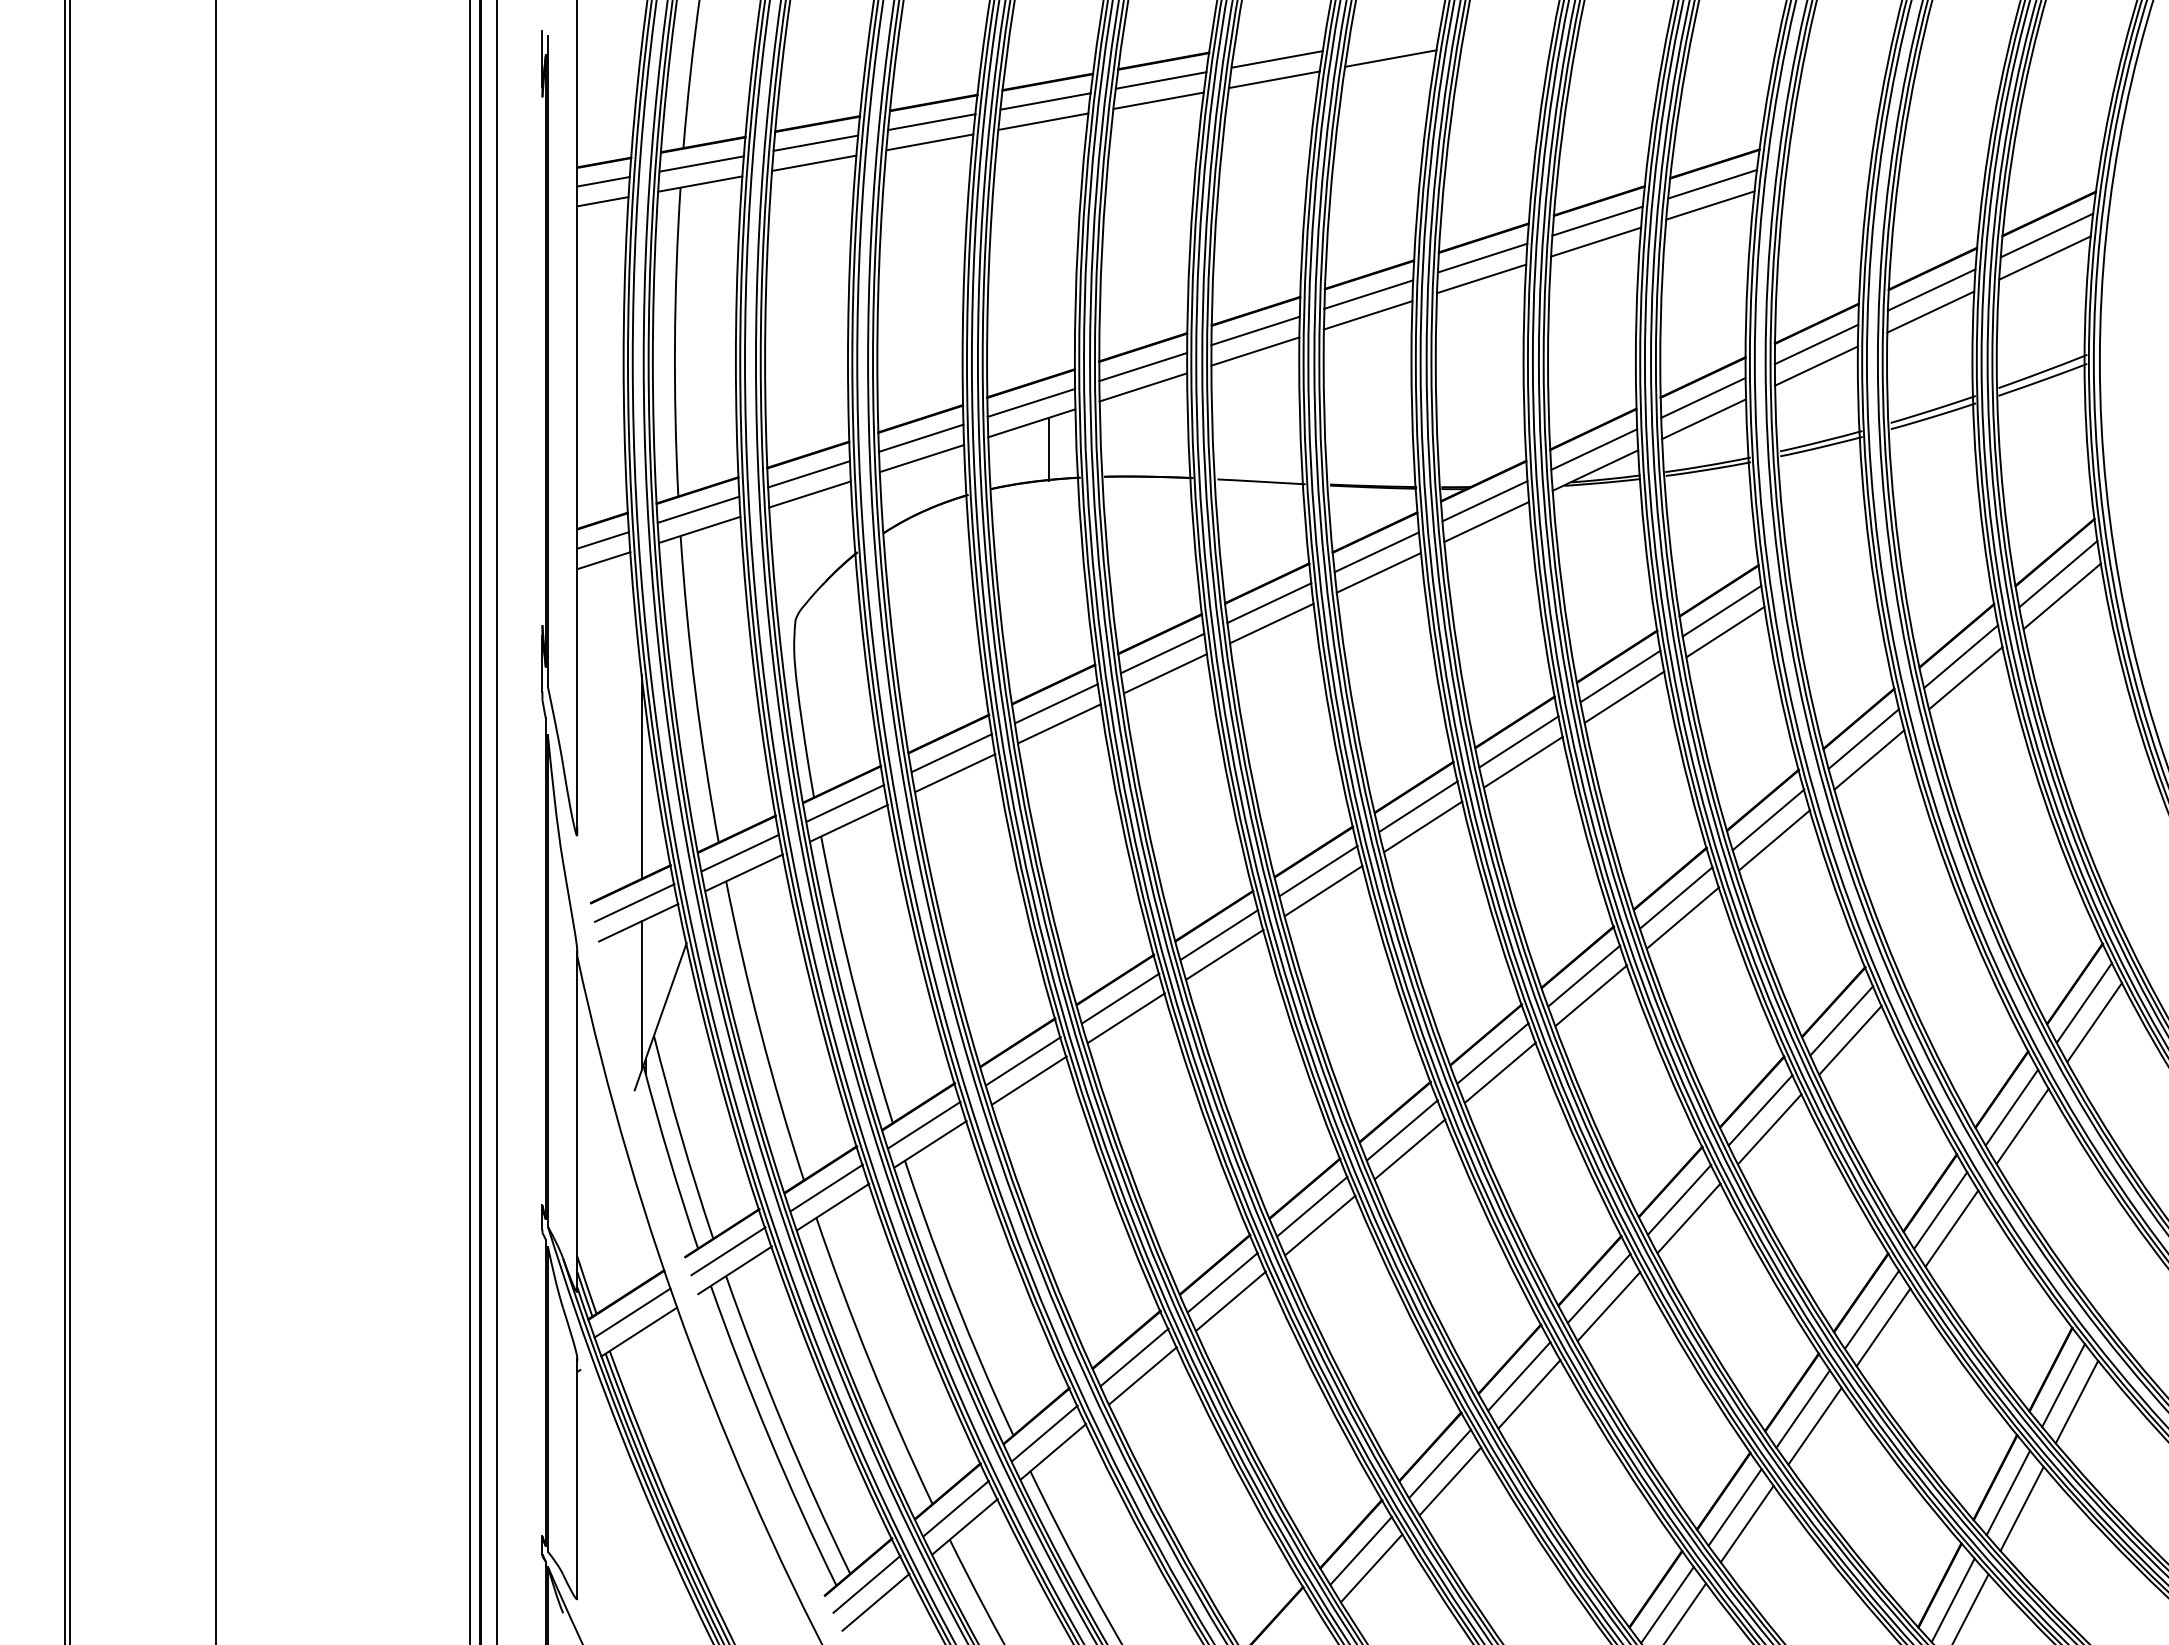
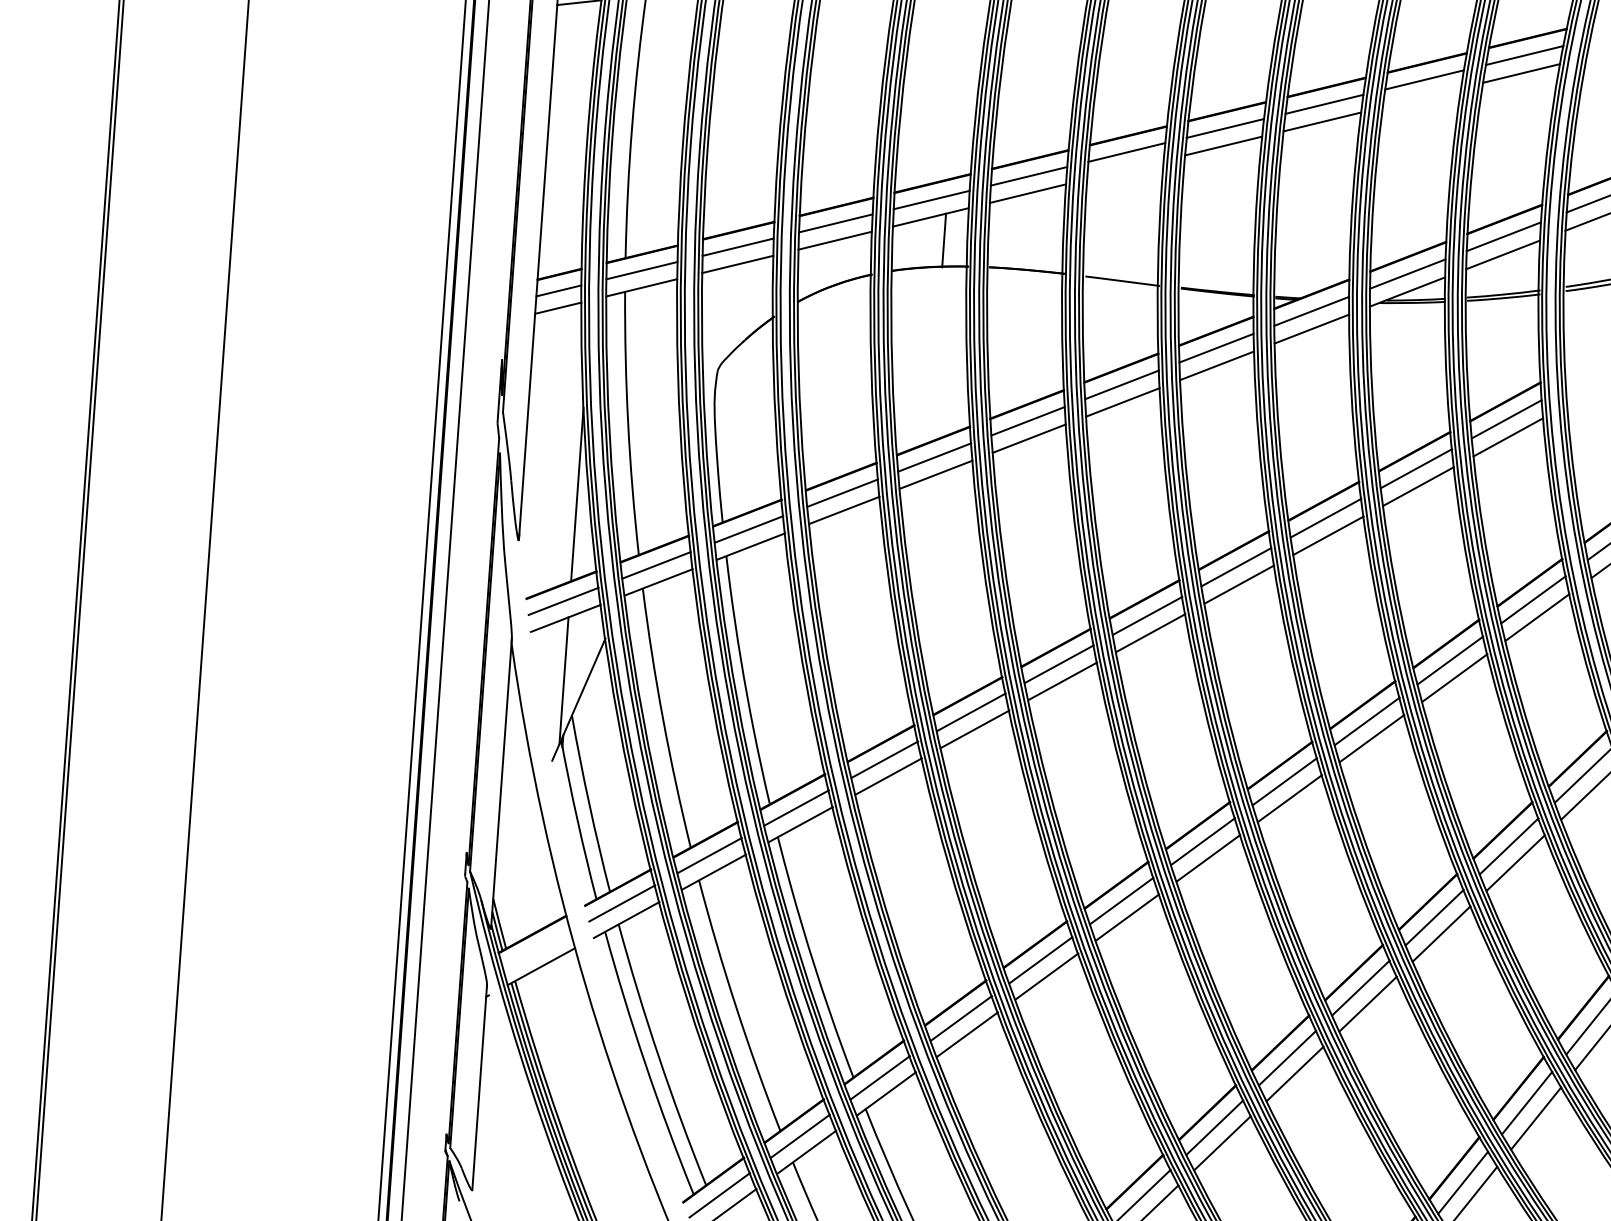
line: (1595, 241) -> (1421, 97), removed
line: (1255, 351) -> (1125, 169), removed
line: (632, 1312) -> (536, 949), removed

